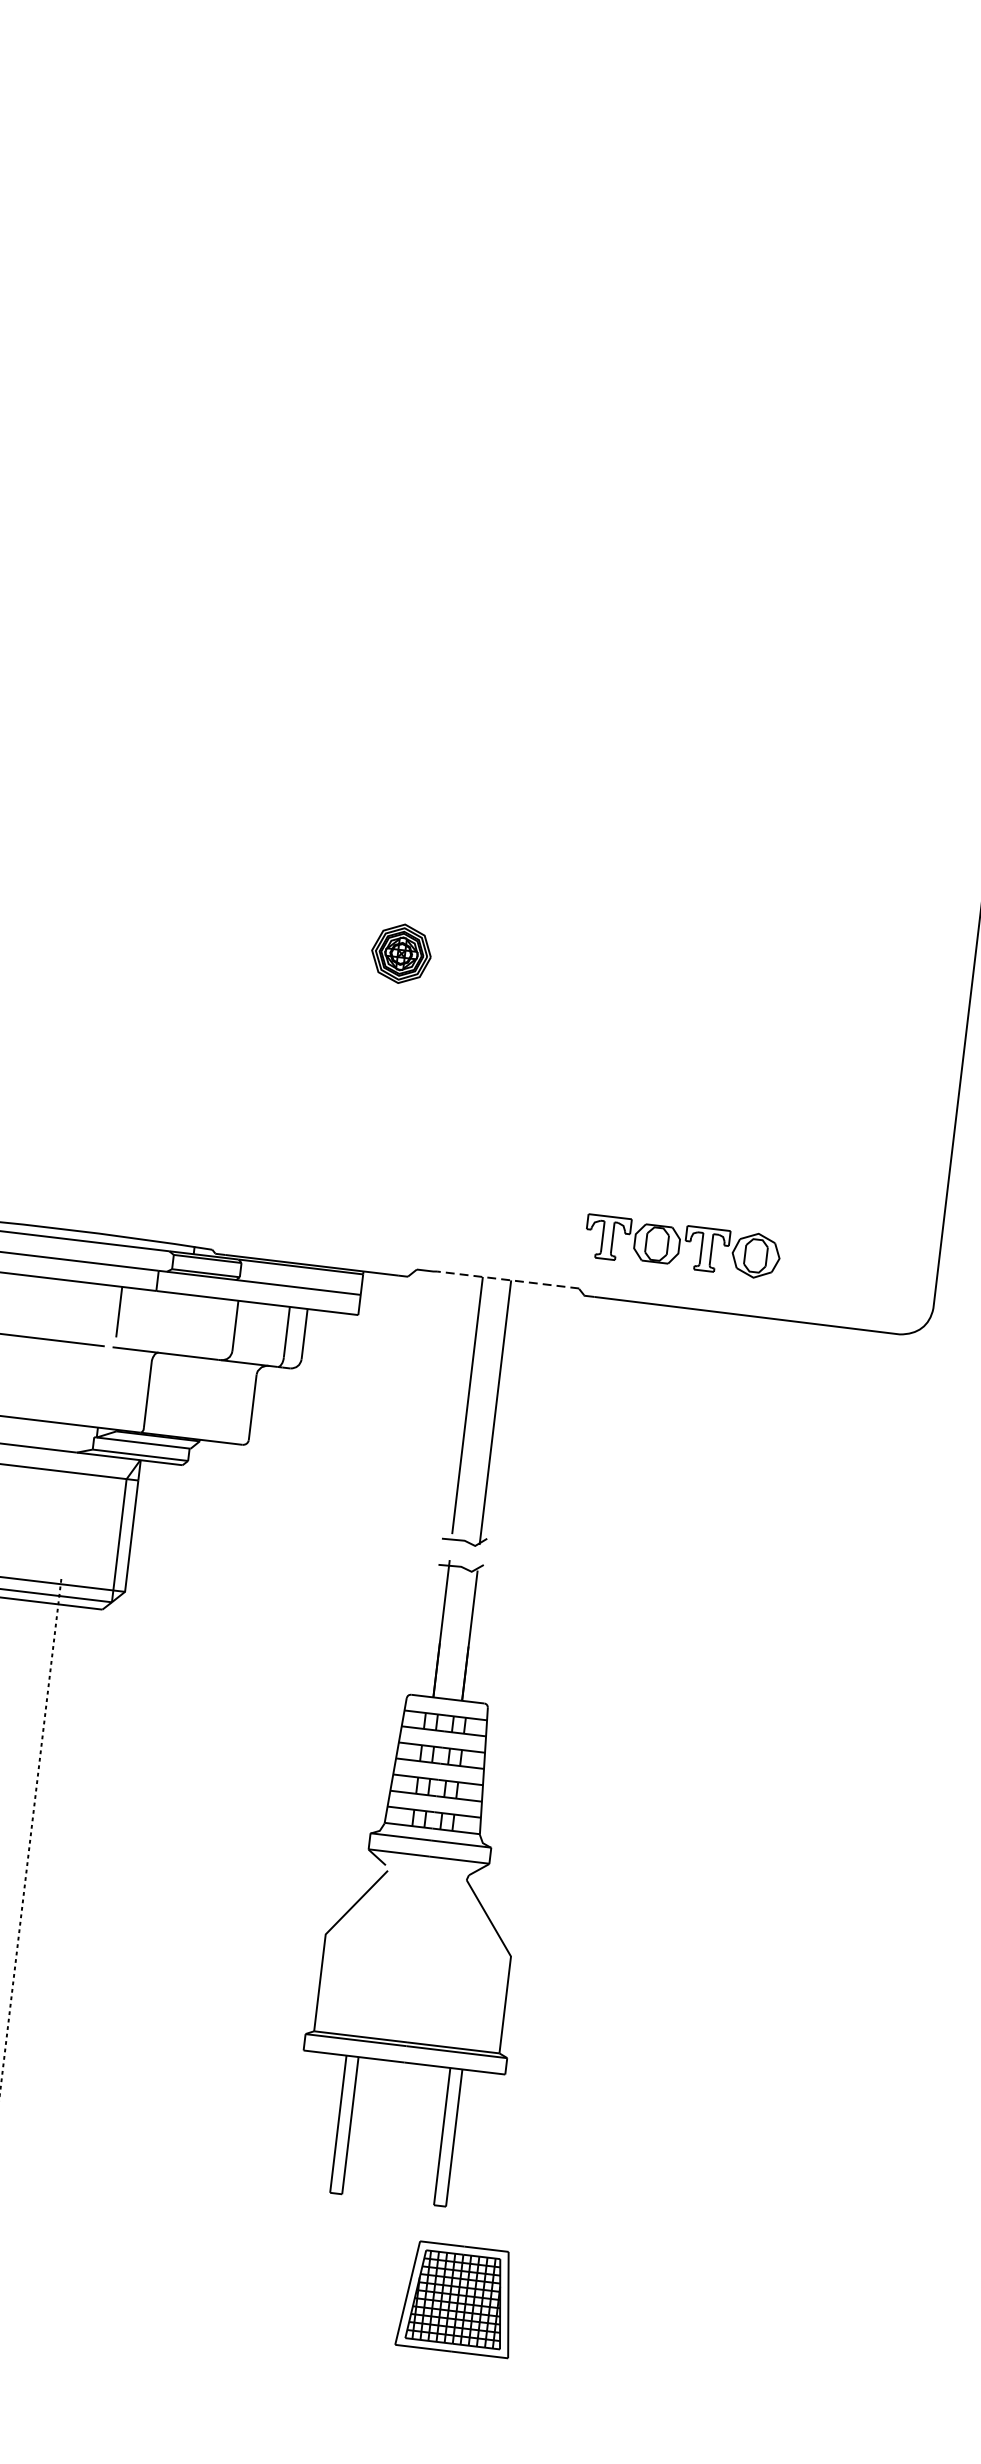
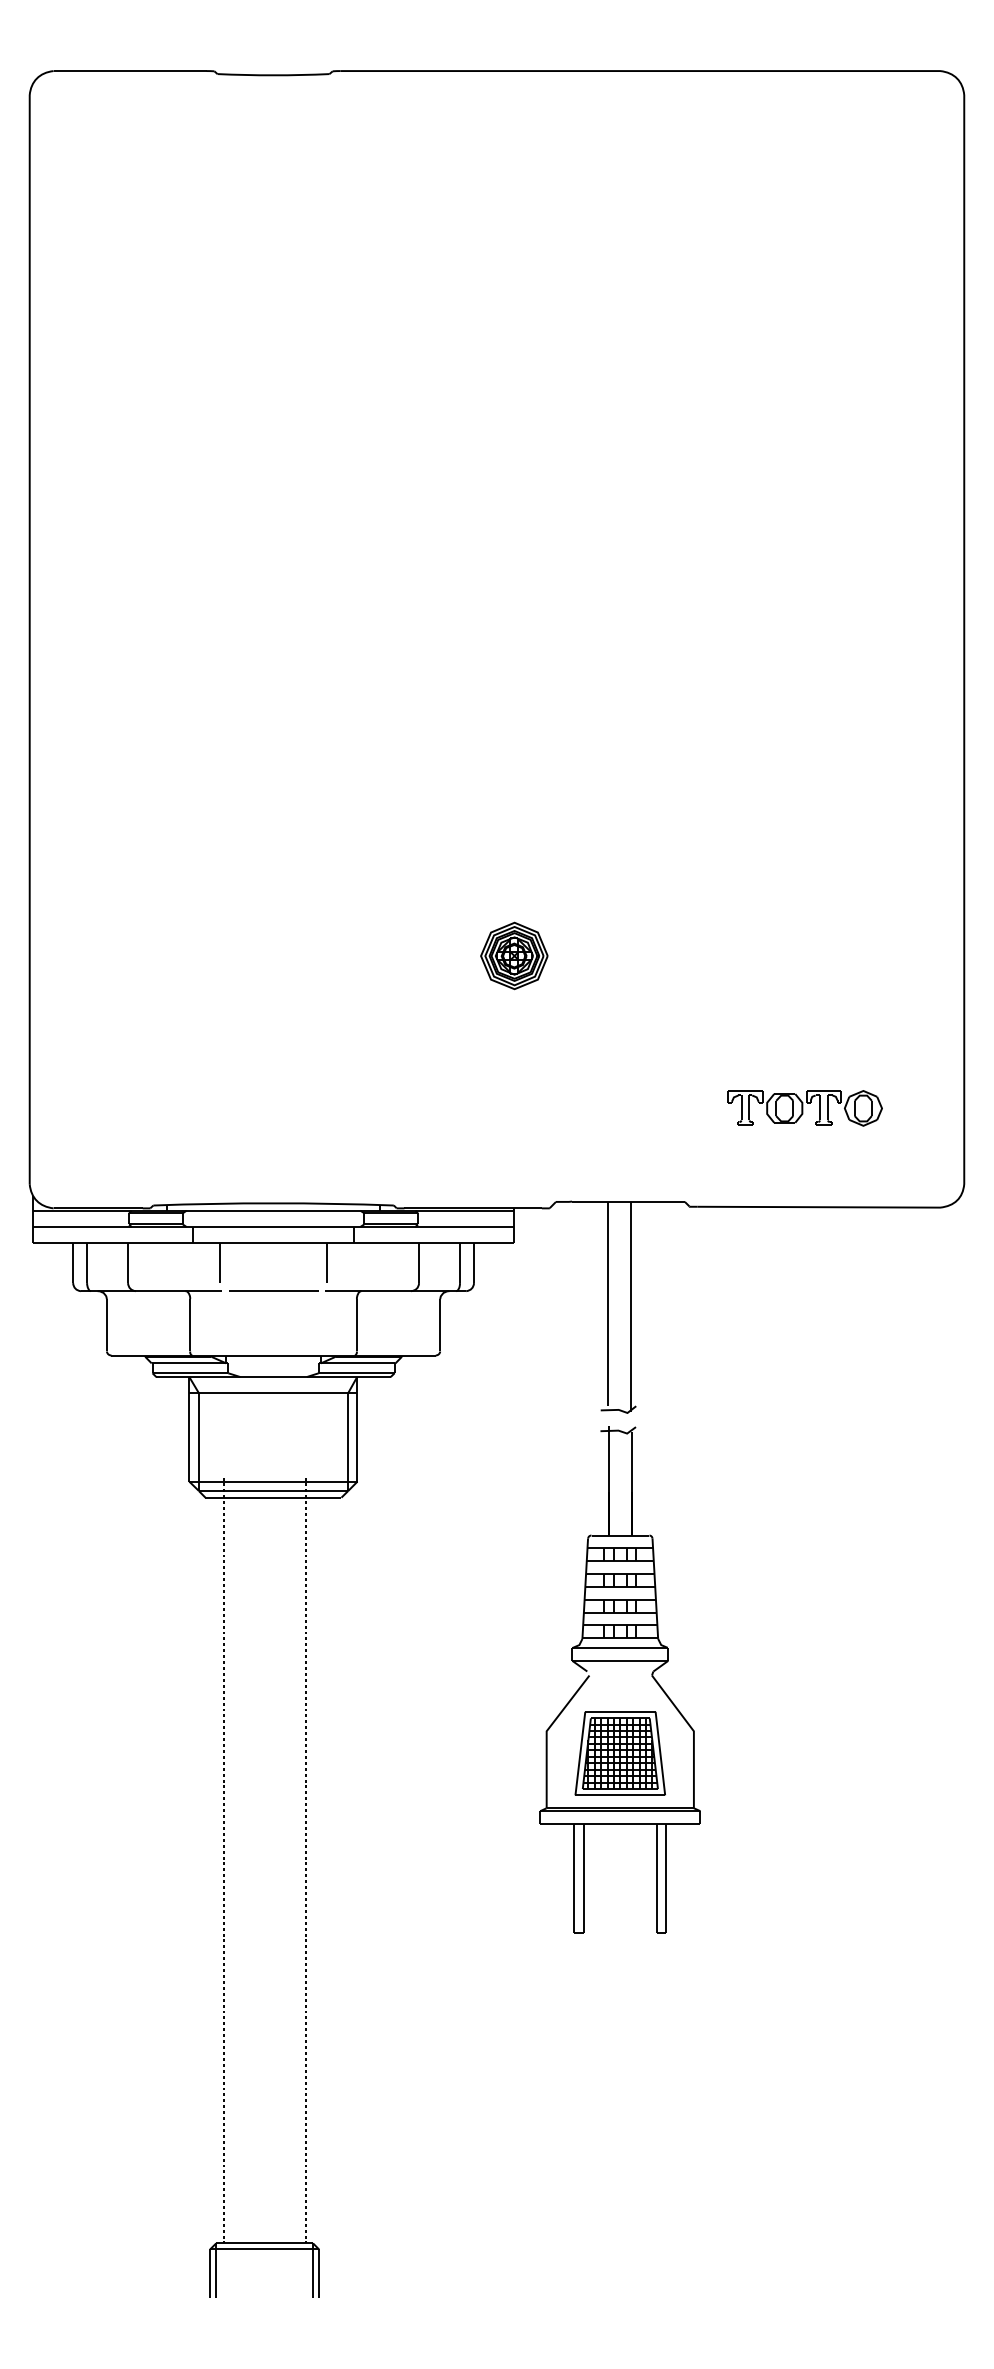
part: (401, 953) -> (514, 955), size x1.43
part: (681, 1247) -> (804, 1108), moved
line: (506, 1279) -> (627, 1201), dashed -> solid
part: (456, 2298) -> (619, 1753), moved

